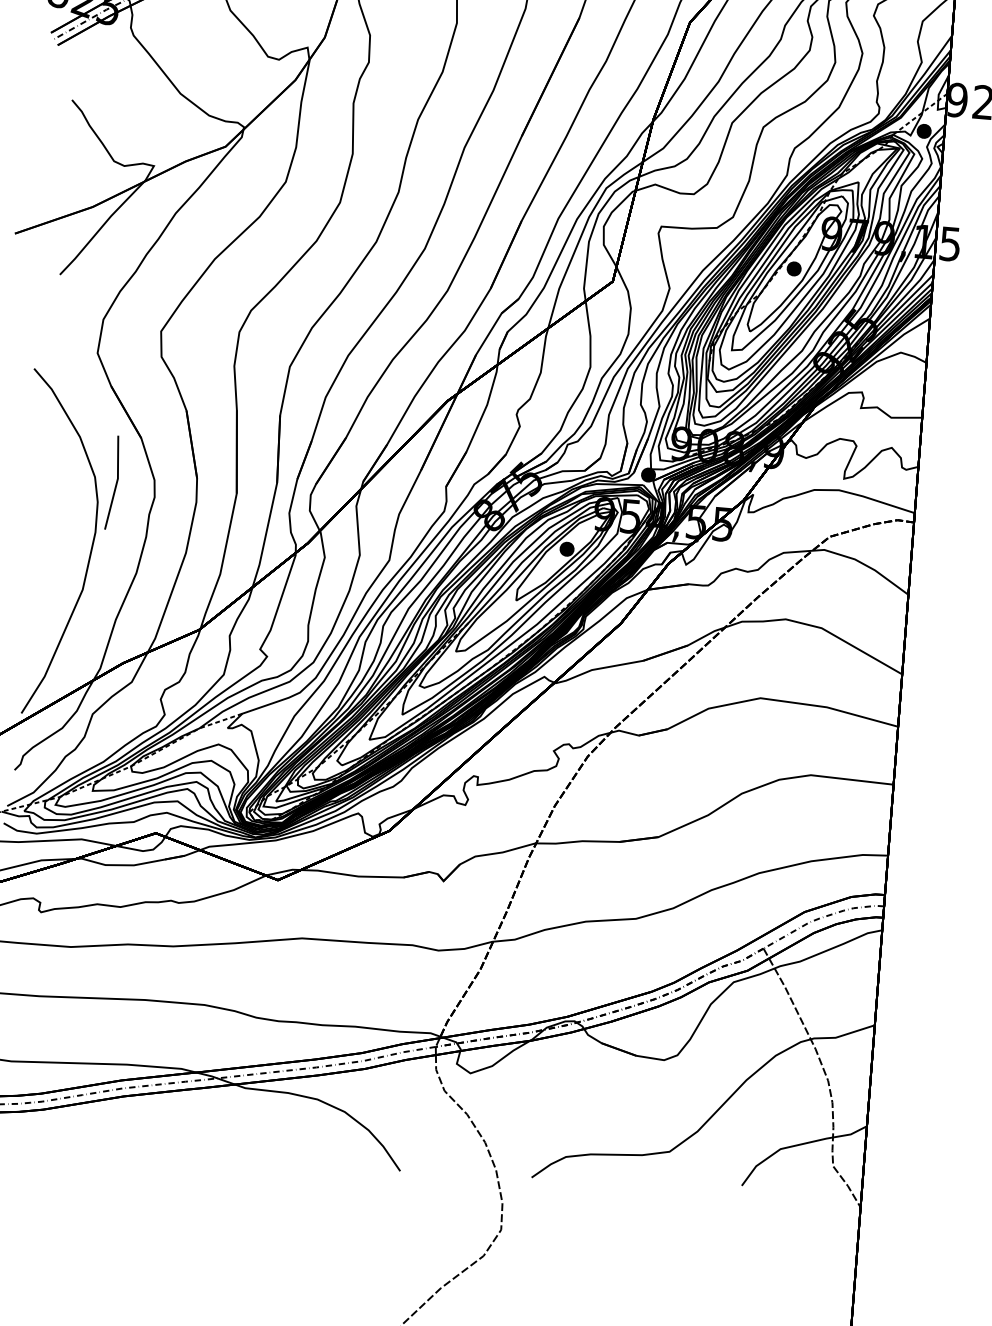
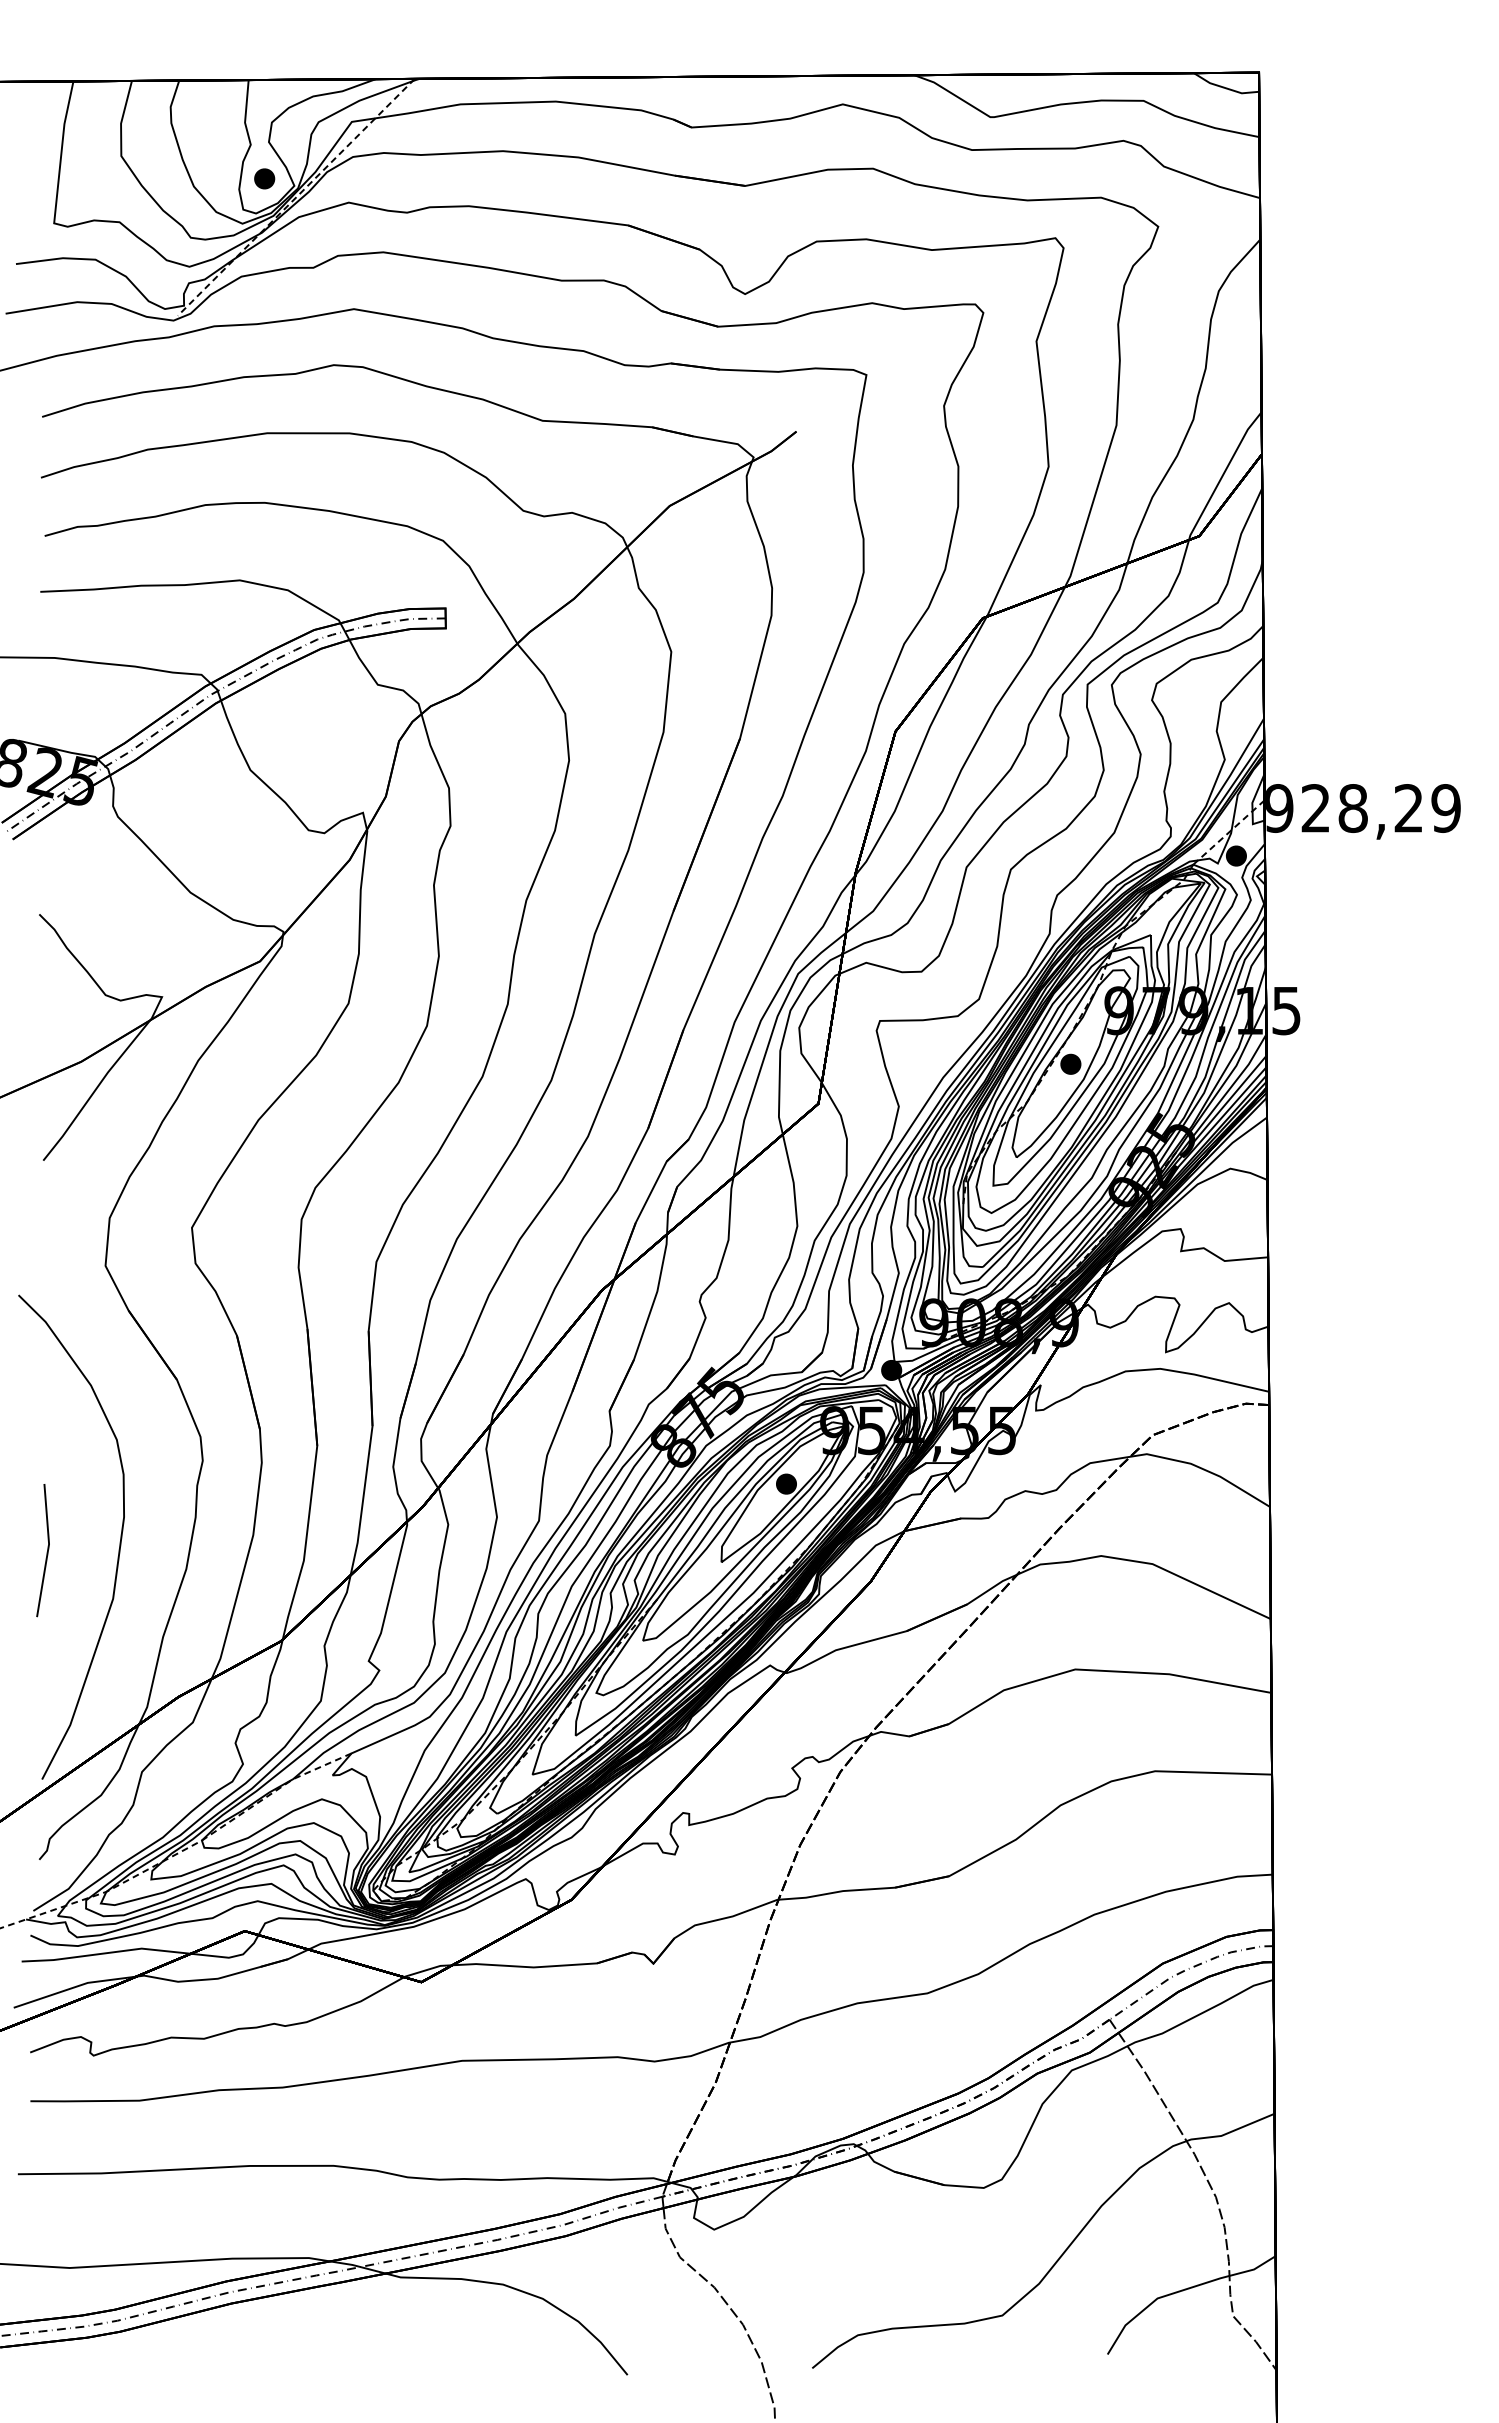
line: (115, 484) -> (46, 1552), moved

